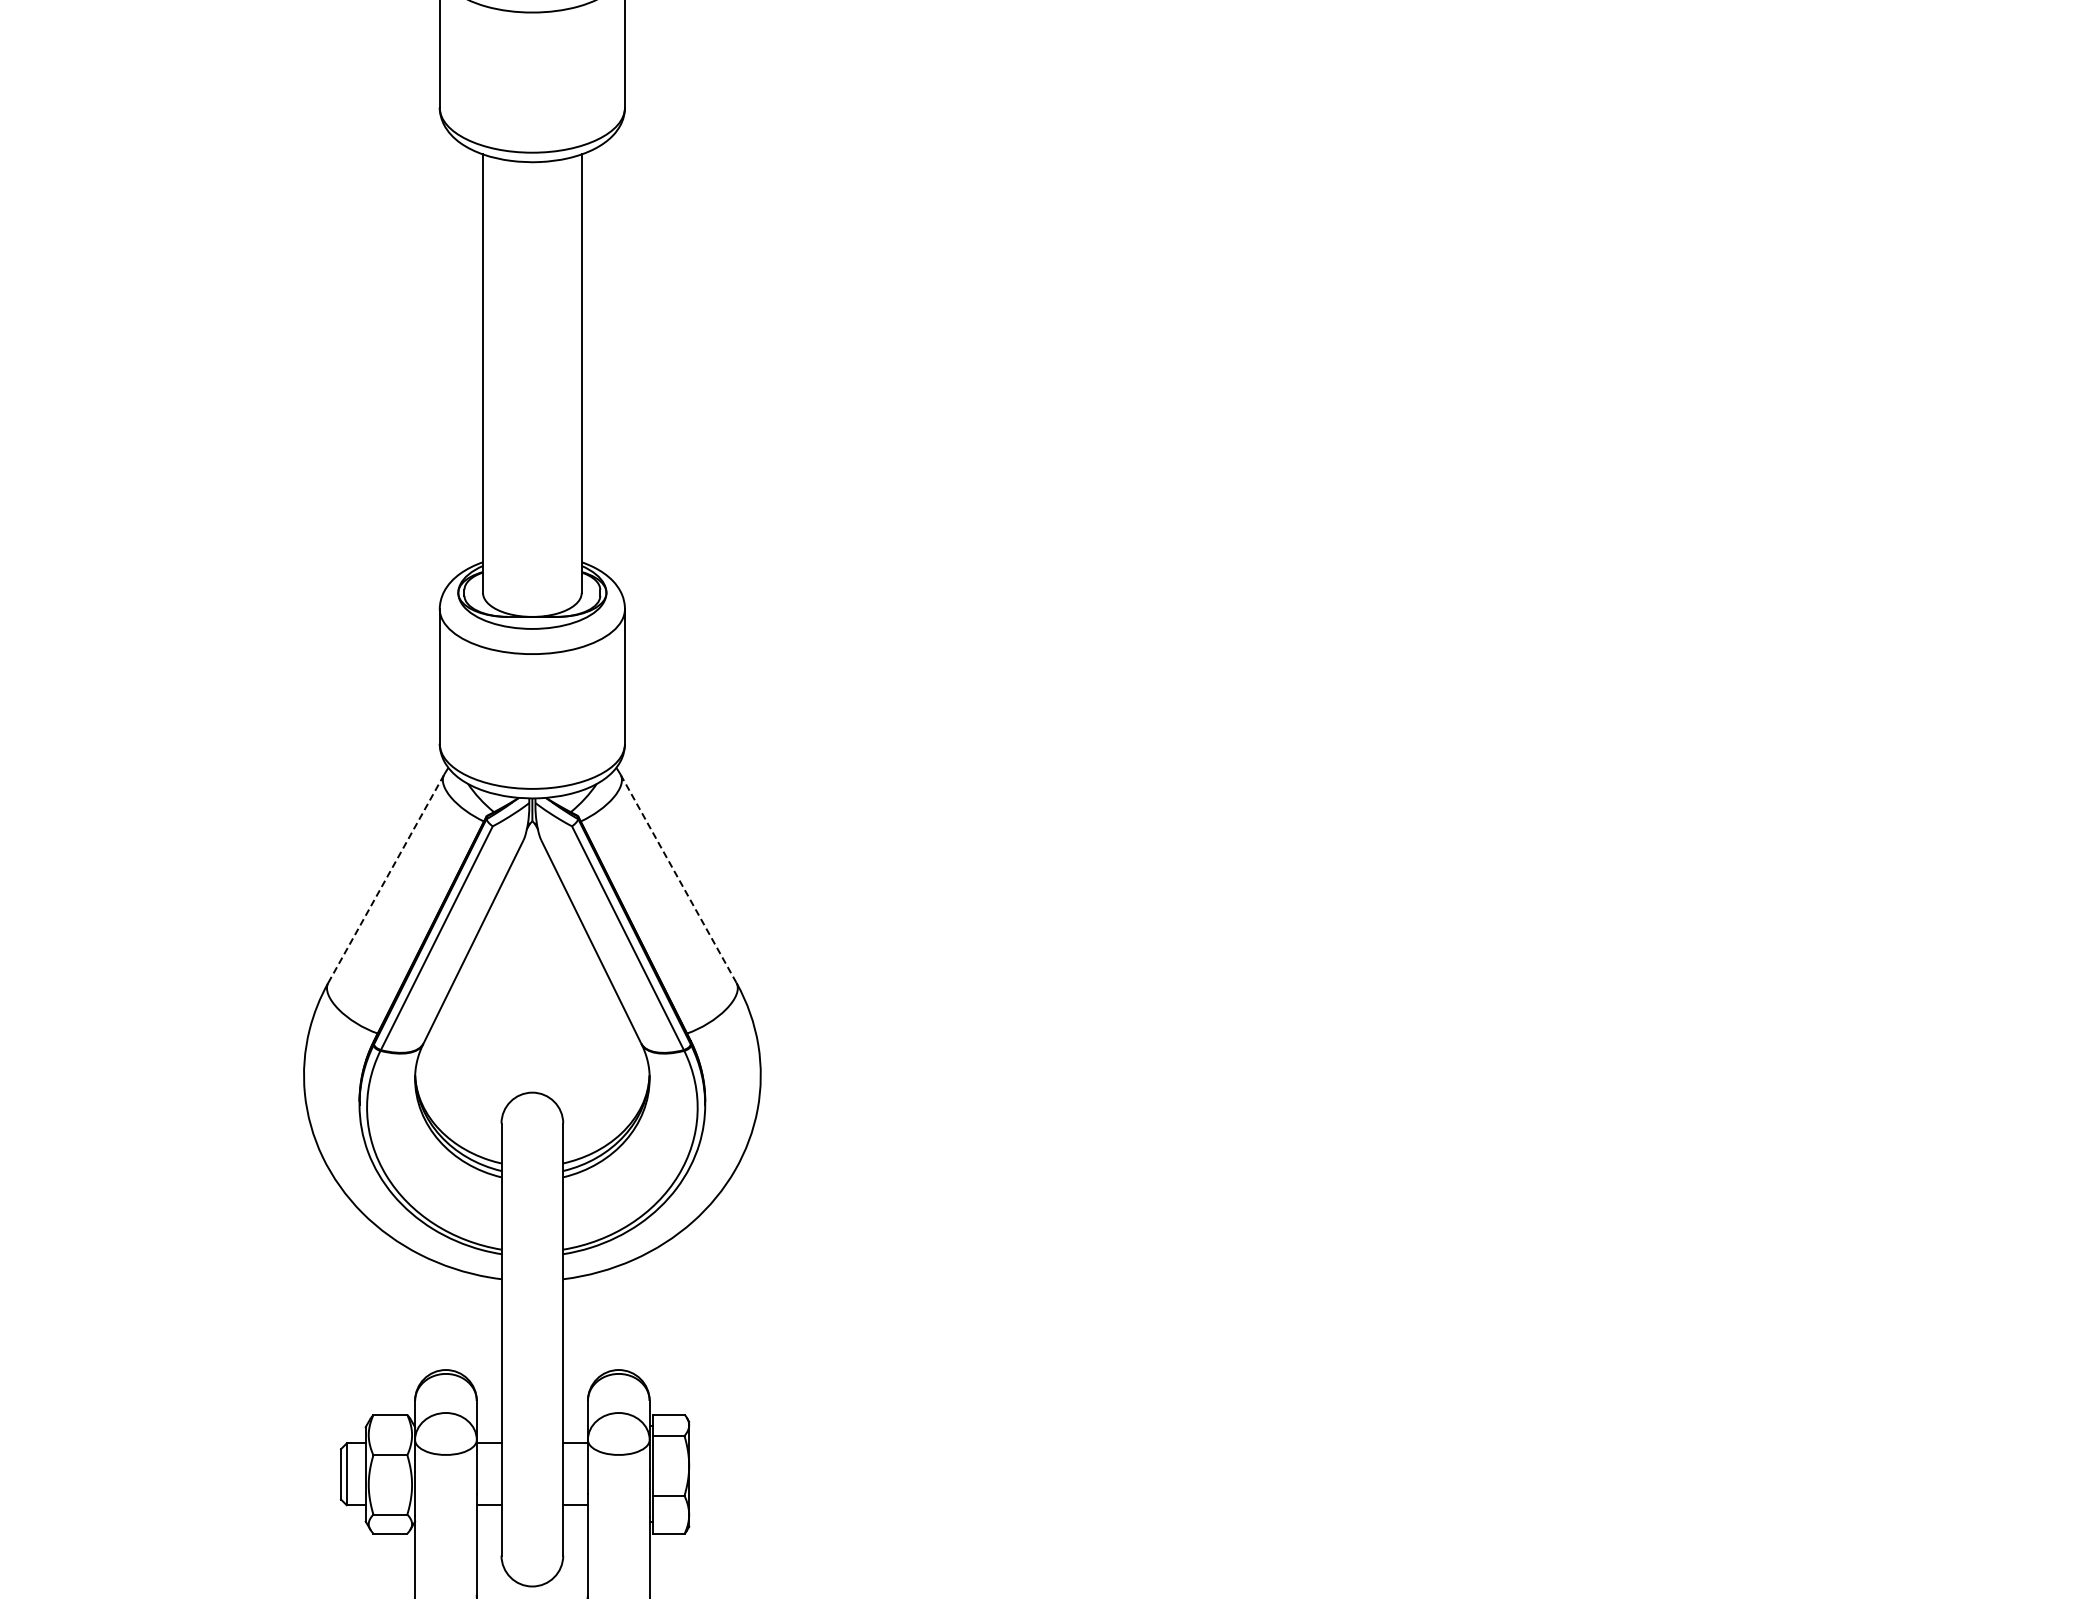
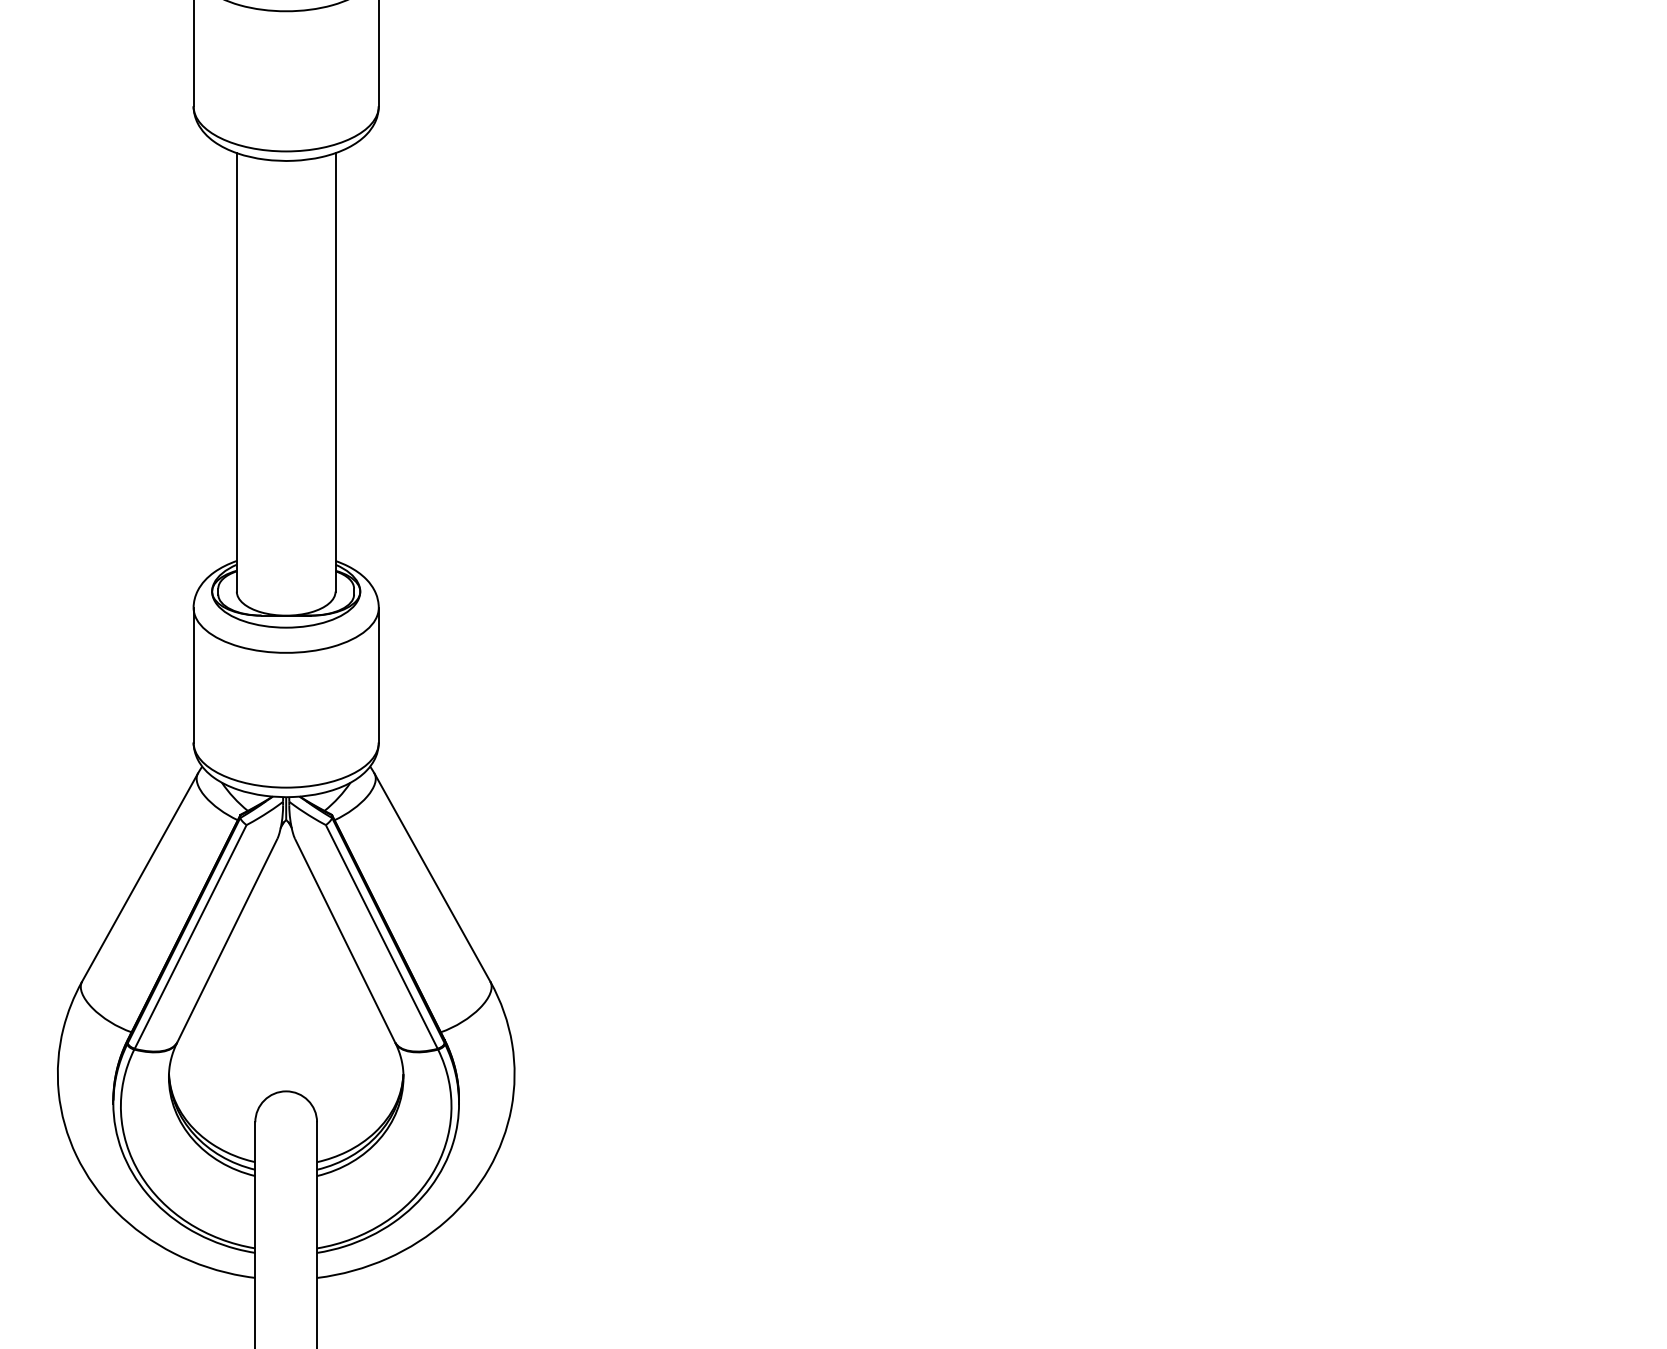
line: (386, 878) -> (140, 877), dashed -> solid
line: (678, 879) -> (432, 878), dashed -> solid

